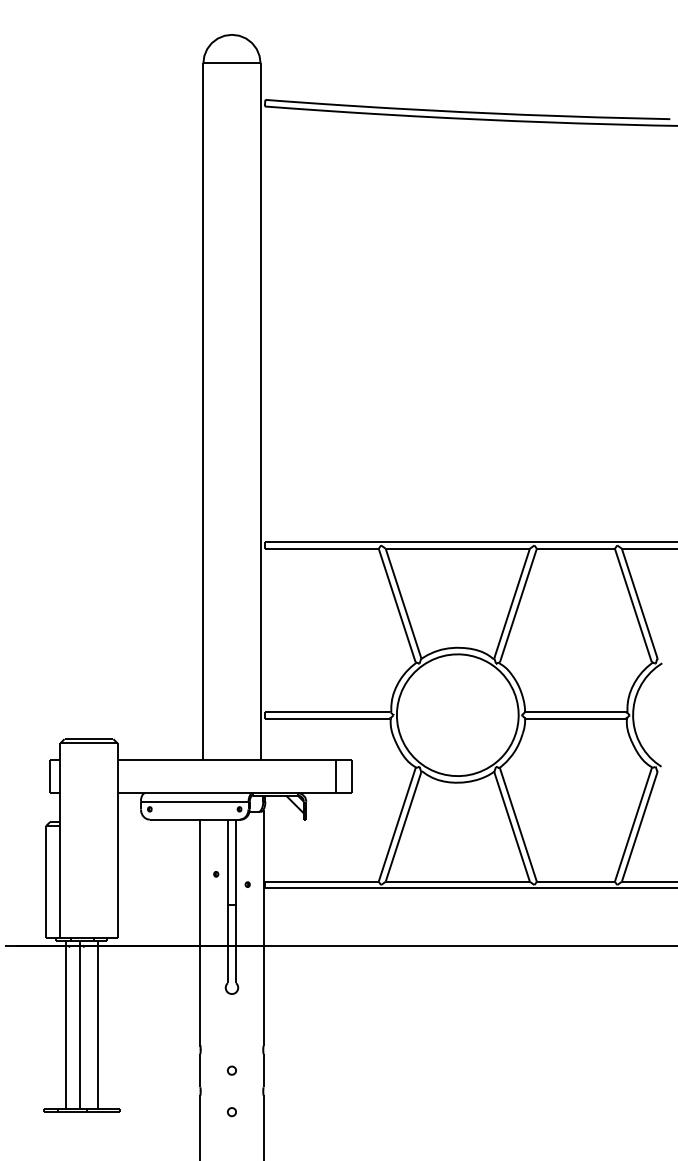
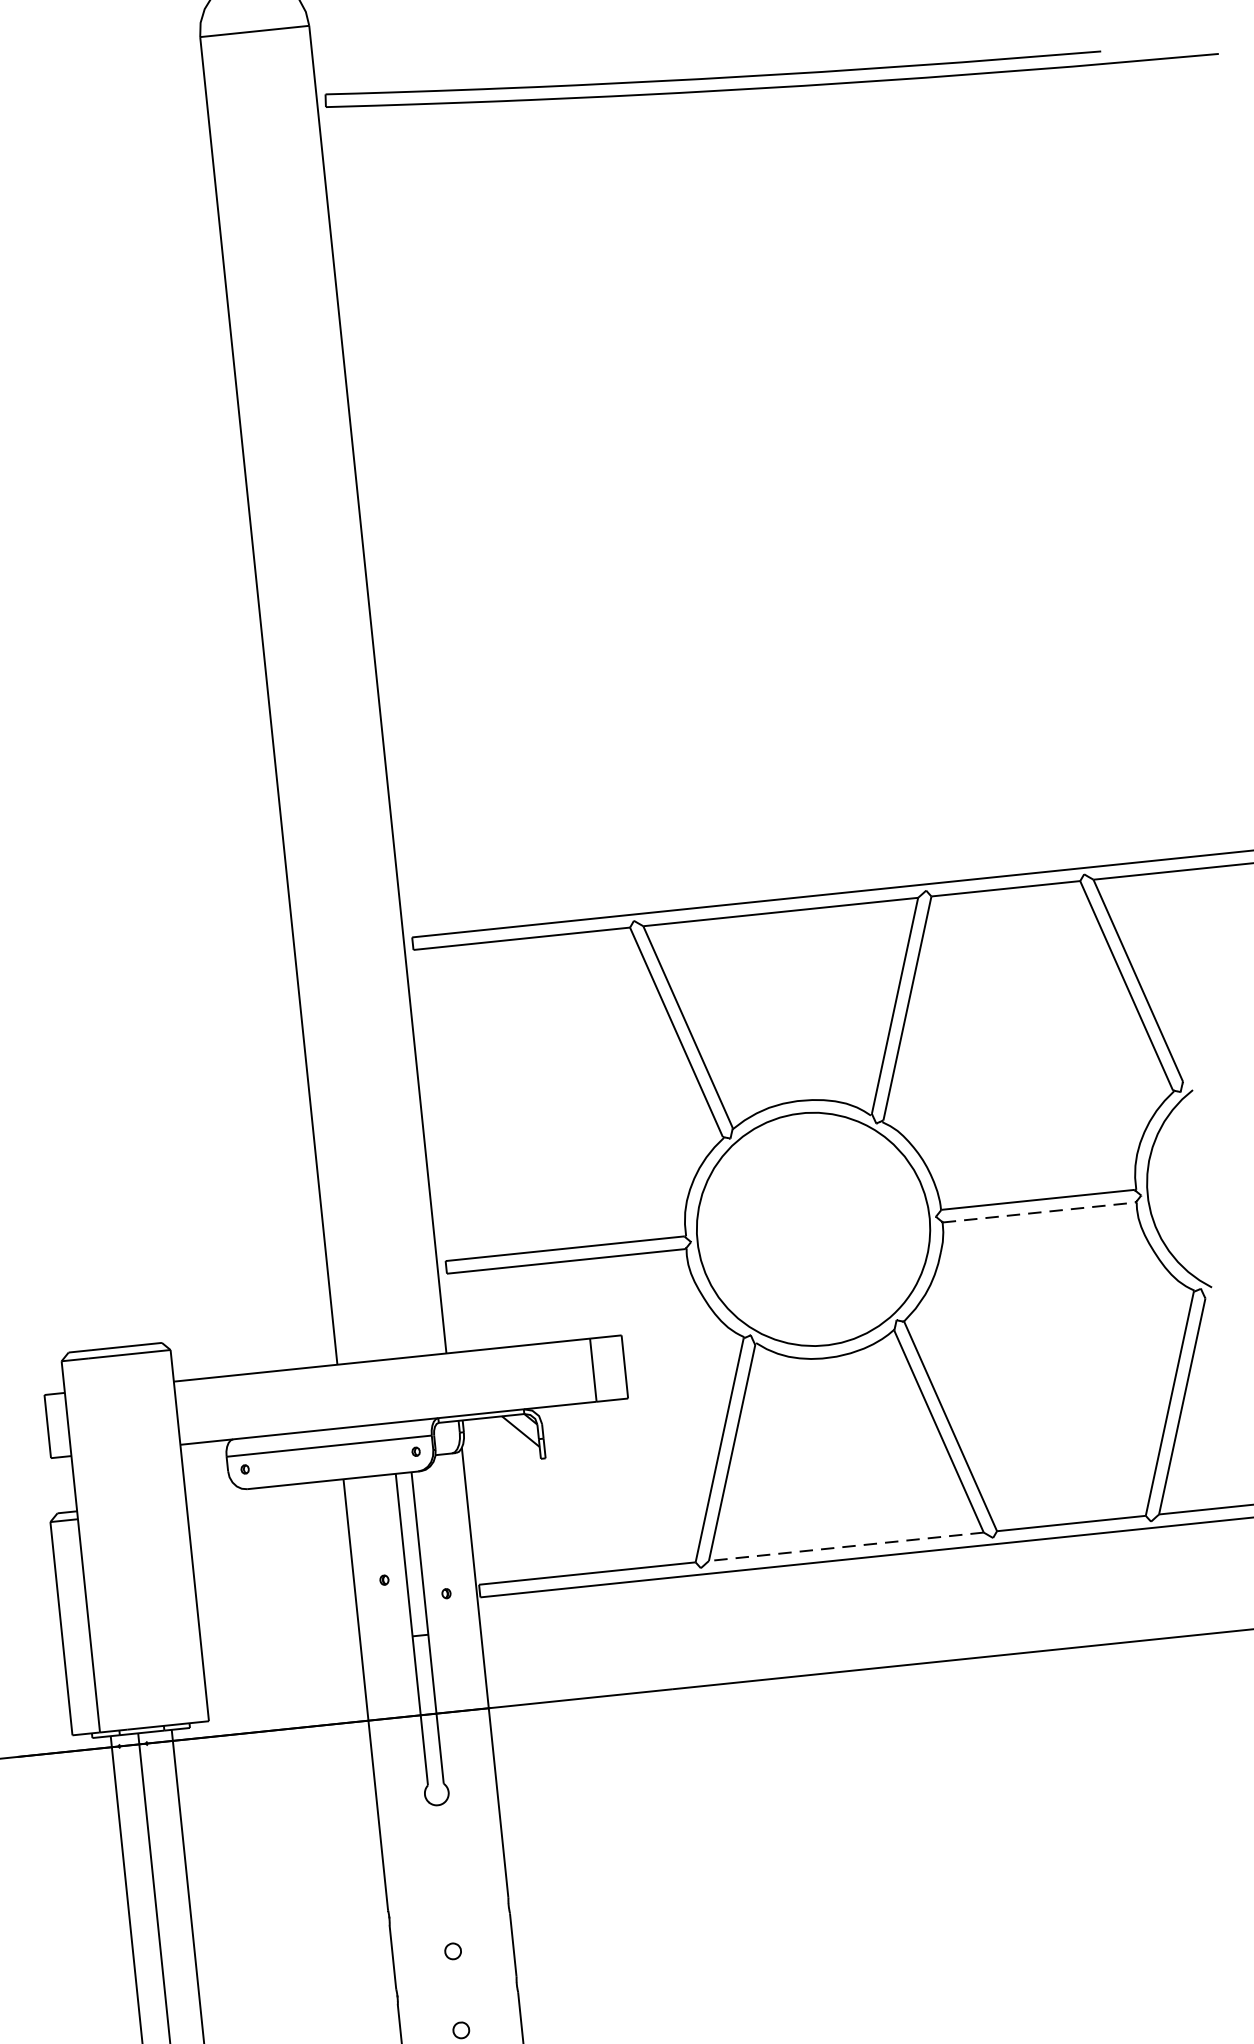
line: (575, 718) -> (1038, 1212), solid -> dashed
line: (457, 881) -> (845, 1546), solid -> dashed

